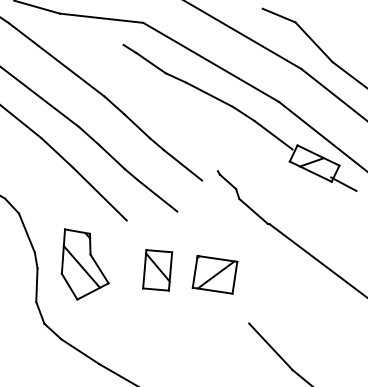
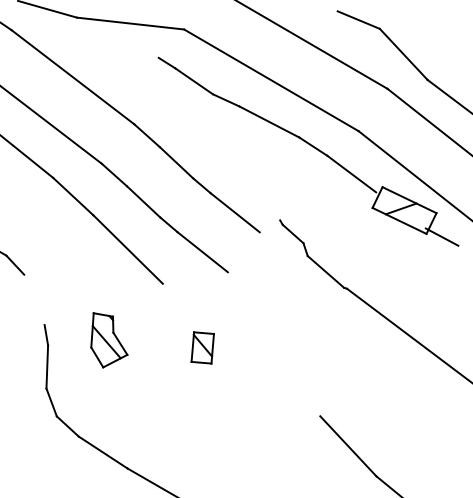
line: (26, 232) -> (33, 299), removed
part: (84, 264) -> (108, 340), size x0.6
part: (157, 270) -> (202, 348), size x0.6
part: (214, 274) -> (275, 353), removed

